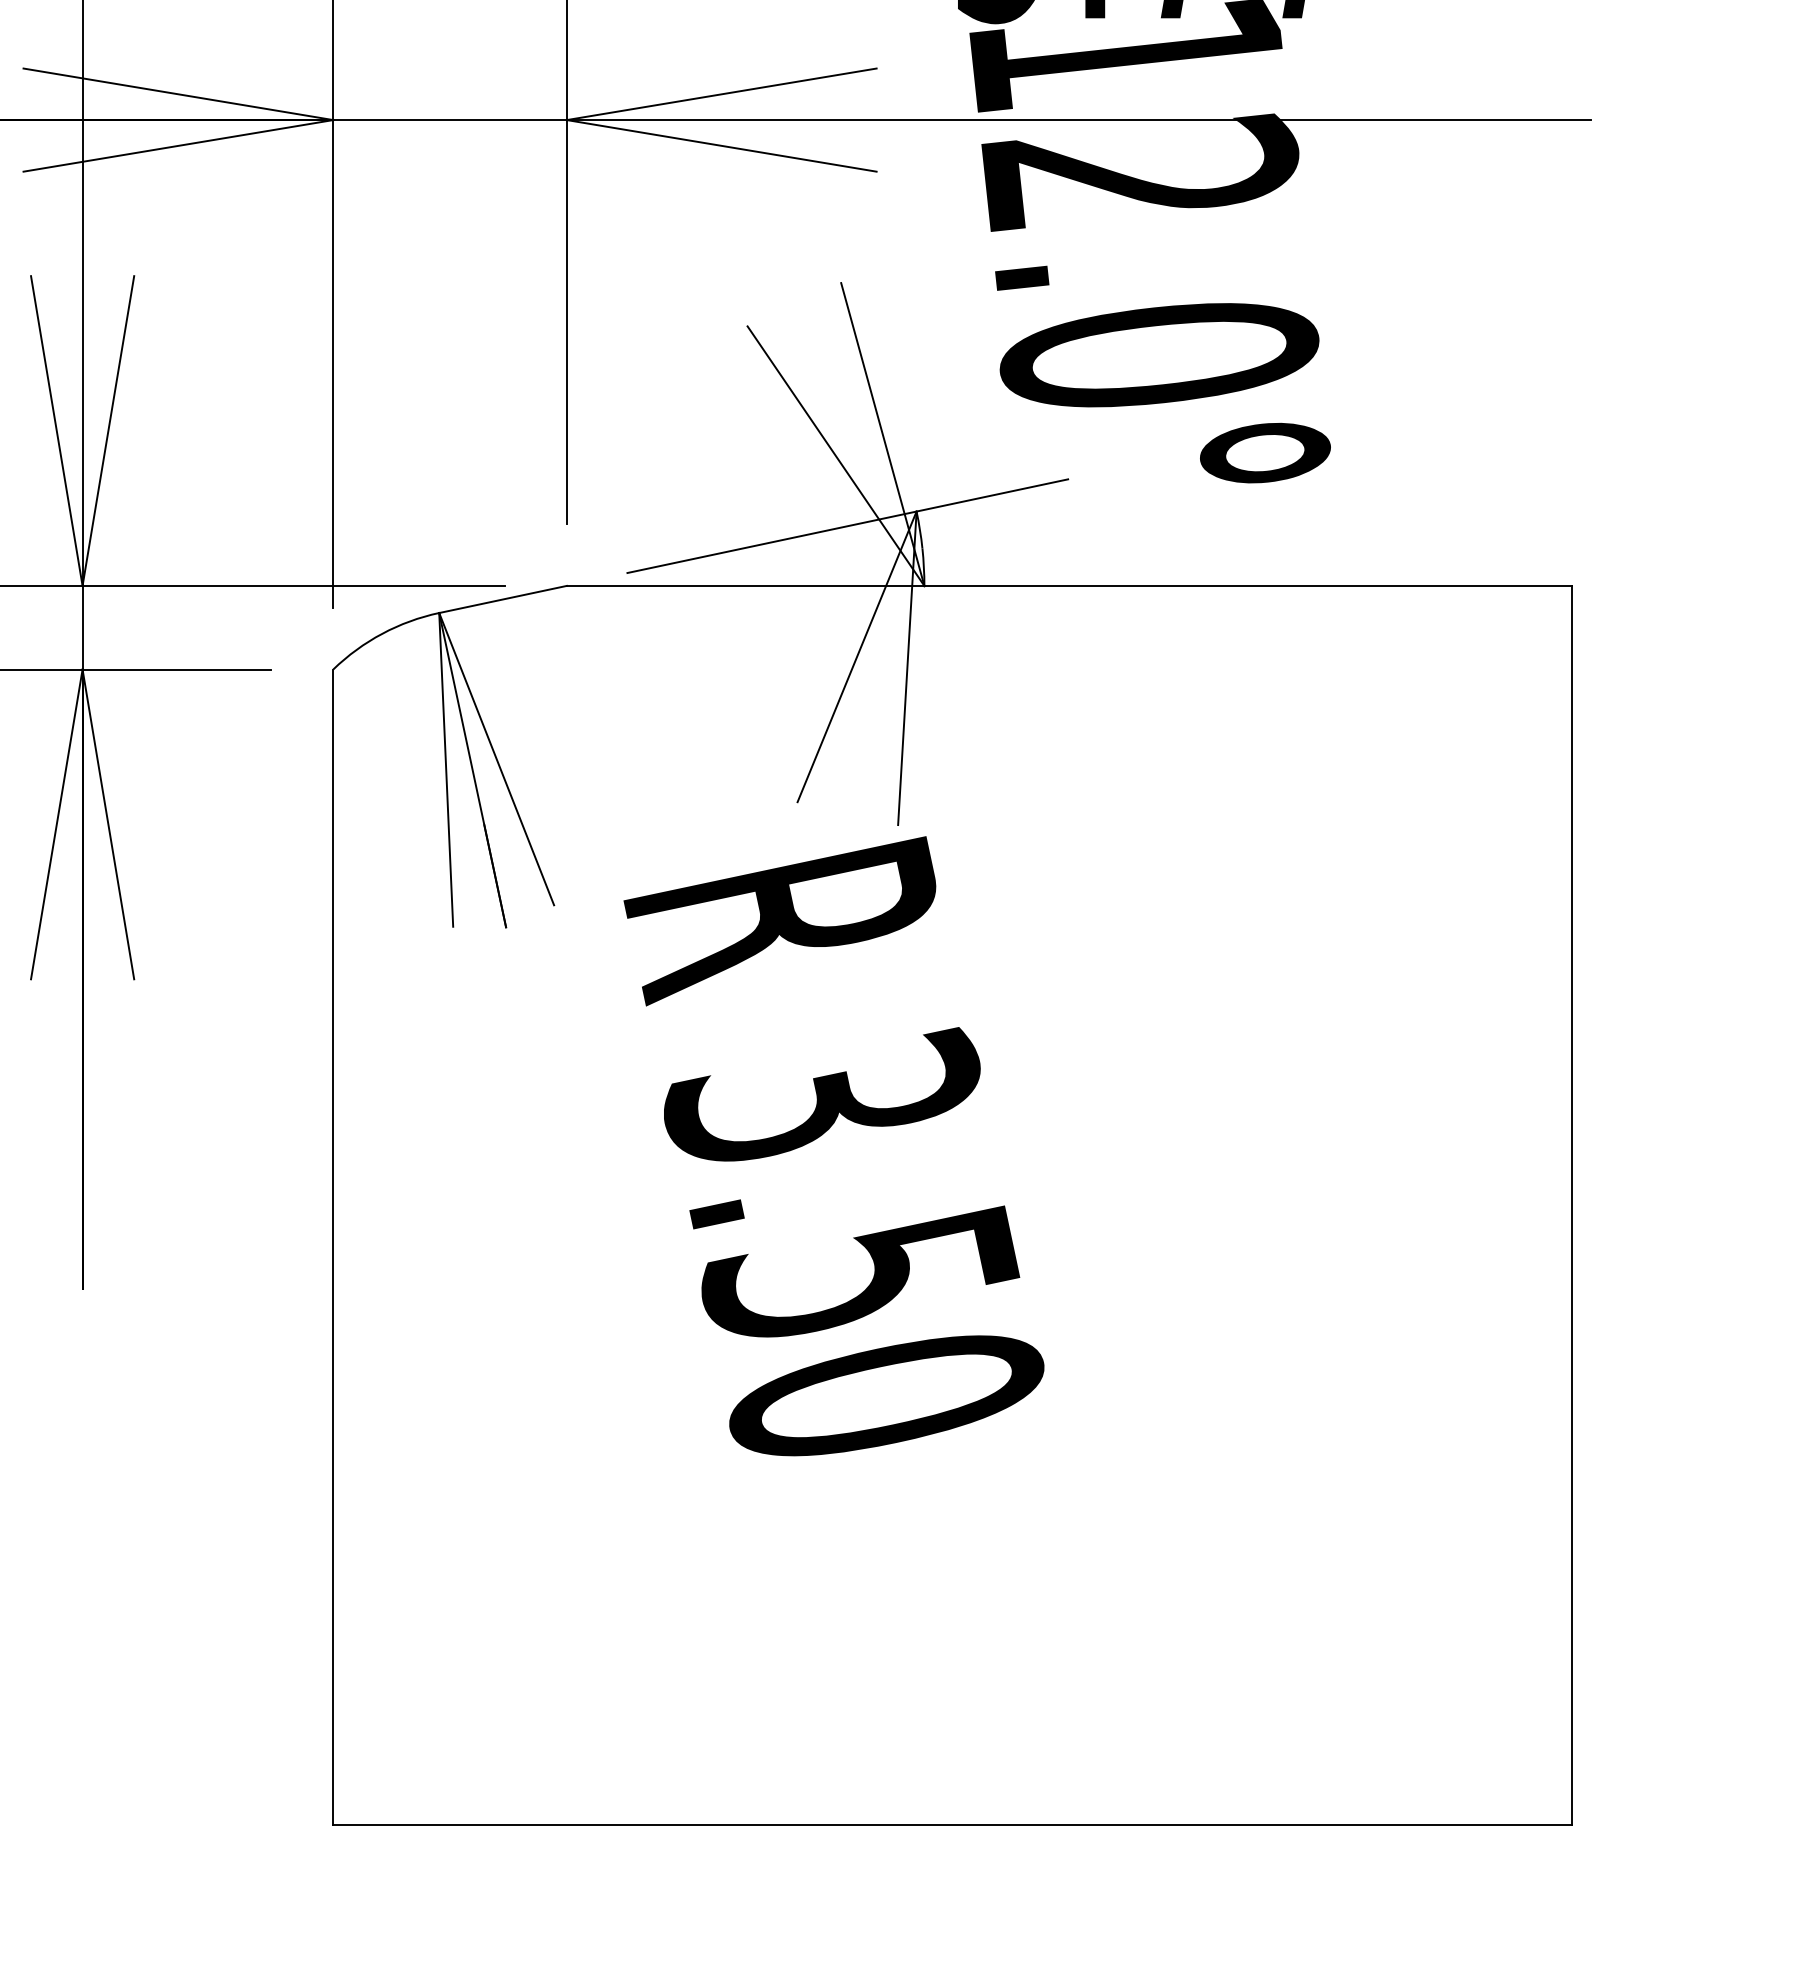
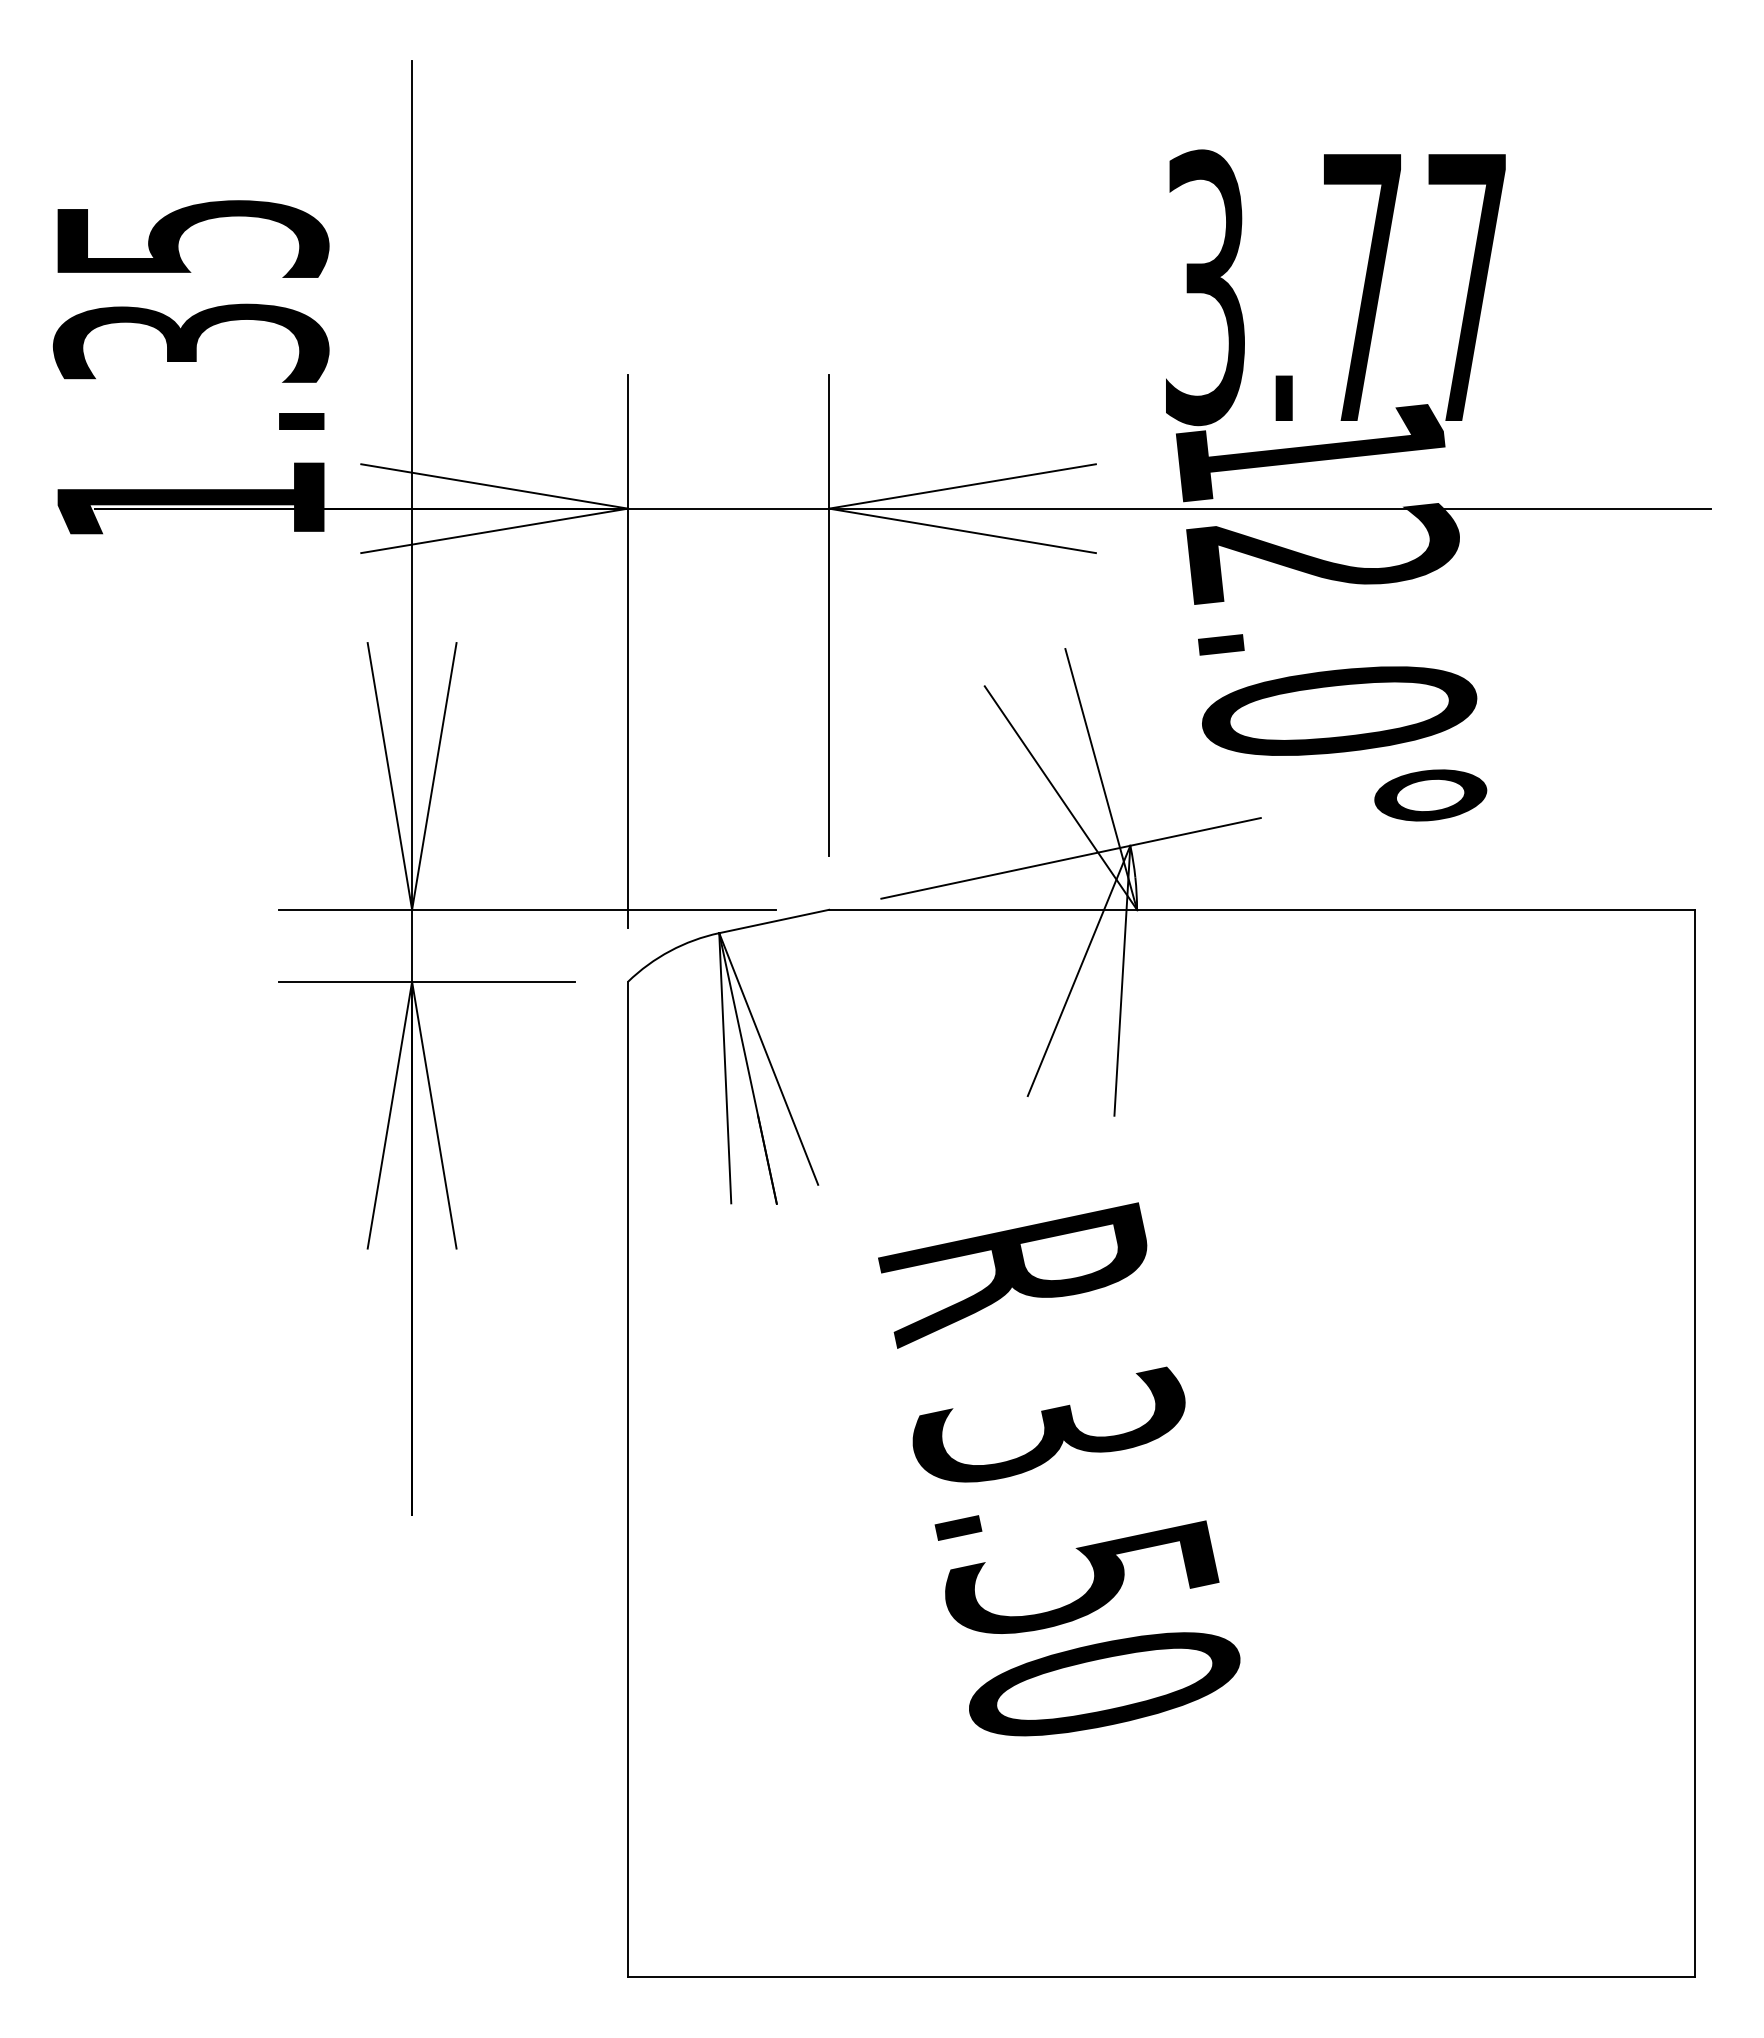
text: (834, 1146) -> (1059, 1469), moved

